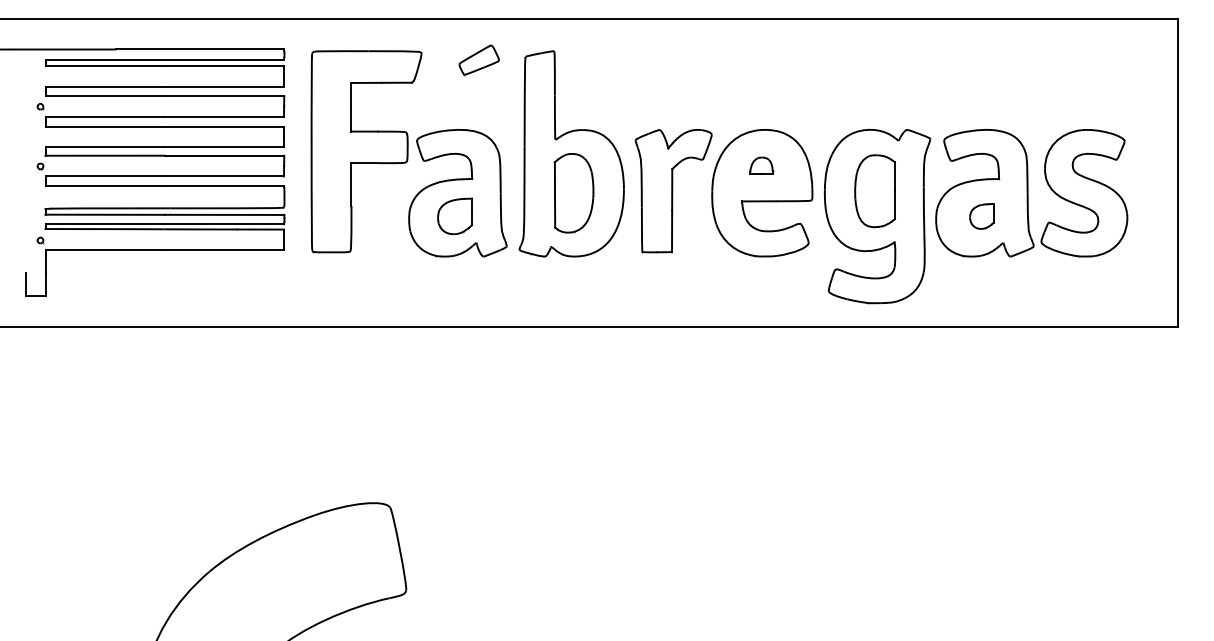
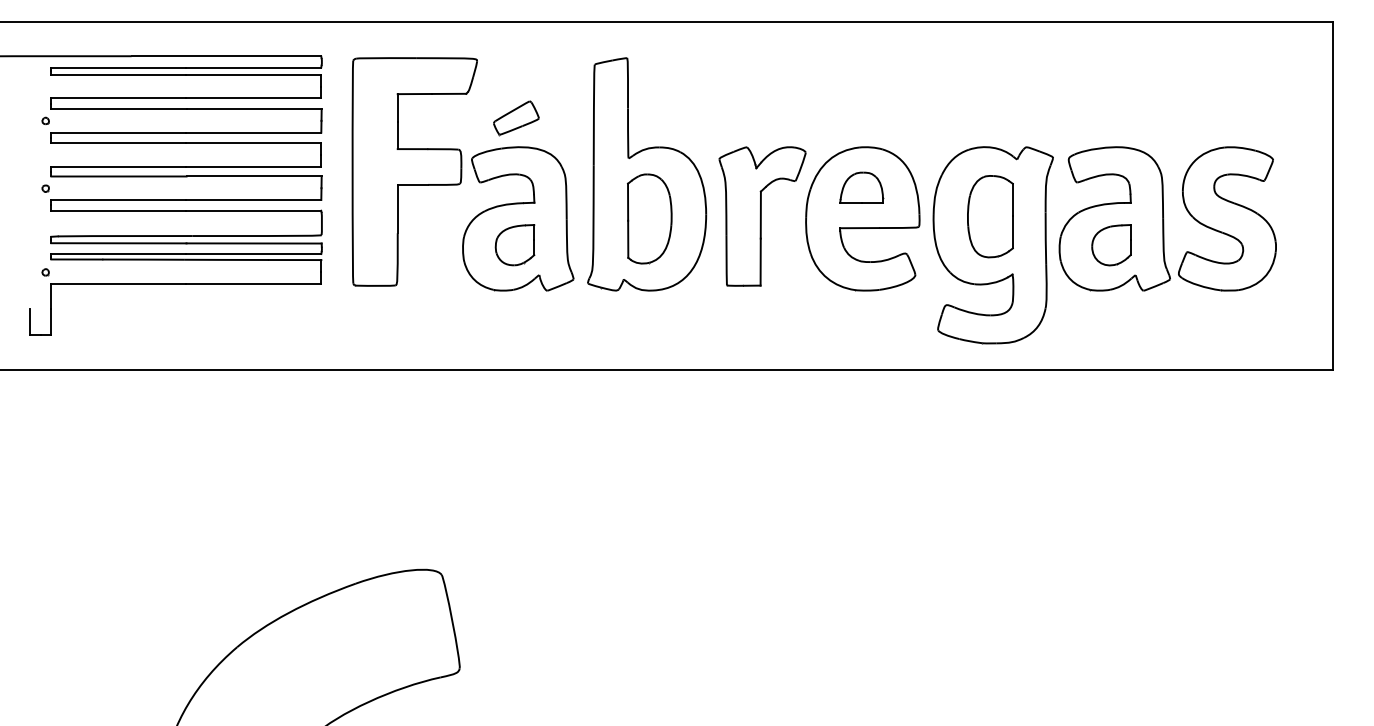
part: (478, 60) -> (515, 118), moved
part: (761, 165) -> (861, 187), size x1.67
part: (981, 216) -> (1110, 245), size x1.43

